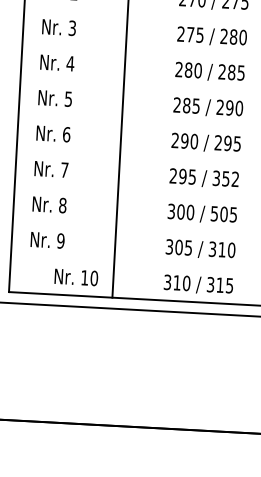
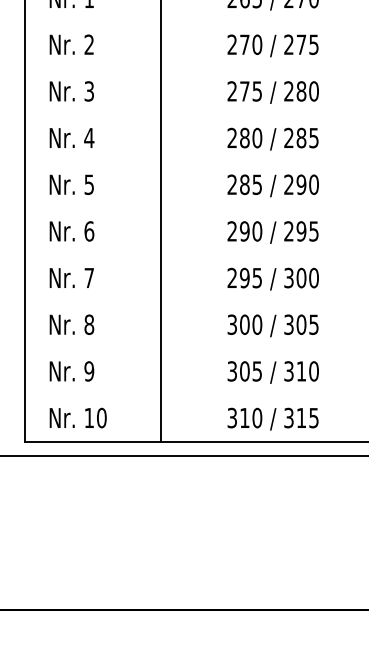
text: (230, 178) -> (307, 277), 352 -> 300
text: (214, 212) -> (288, 323), 505 -> 305
text: (75, 277) -> (77, 417), moved

